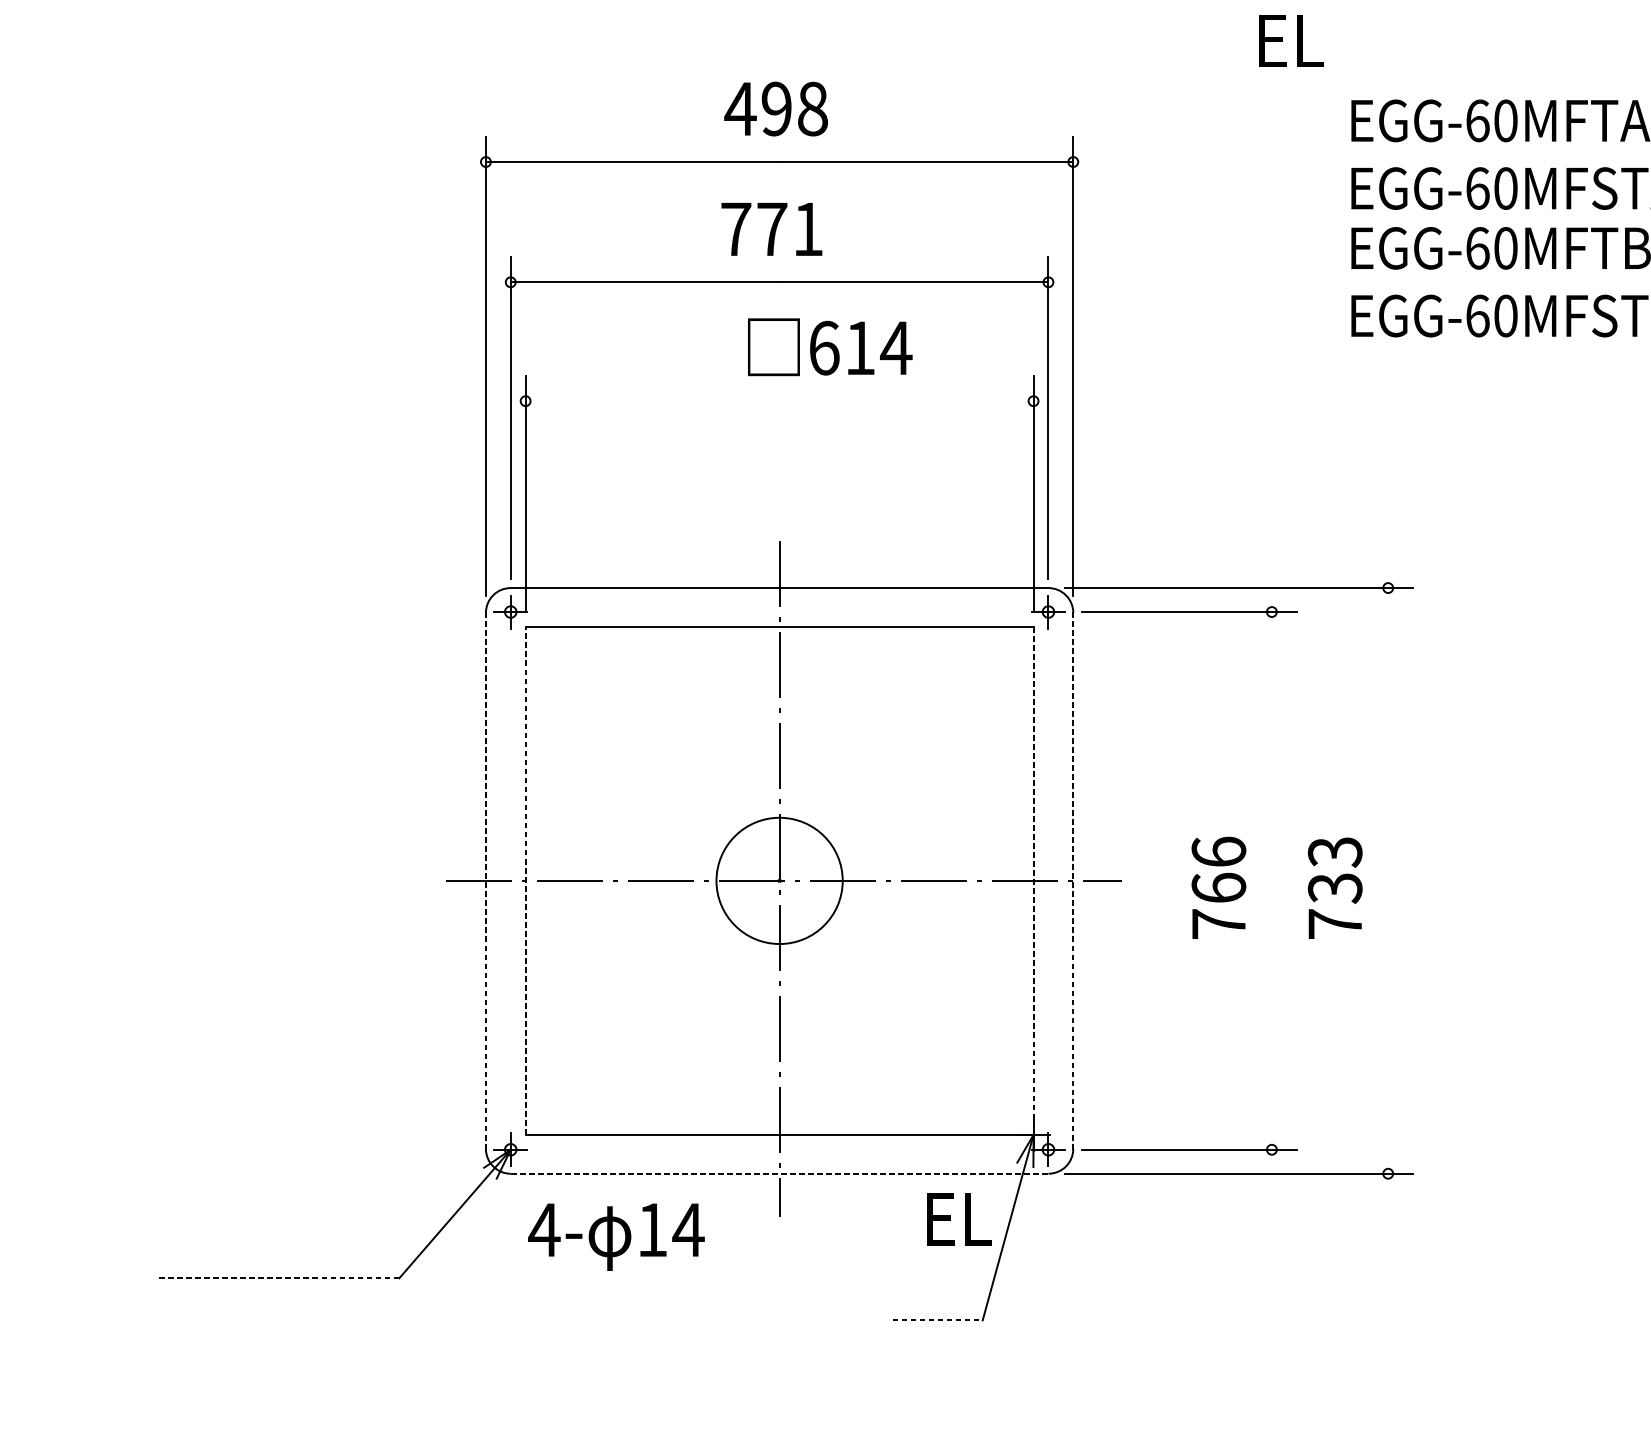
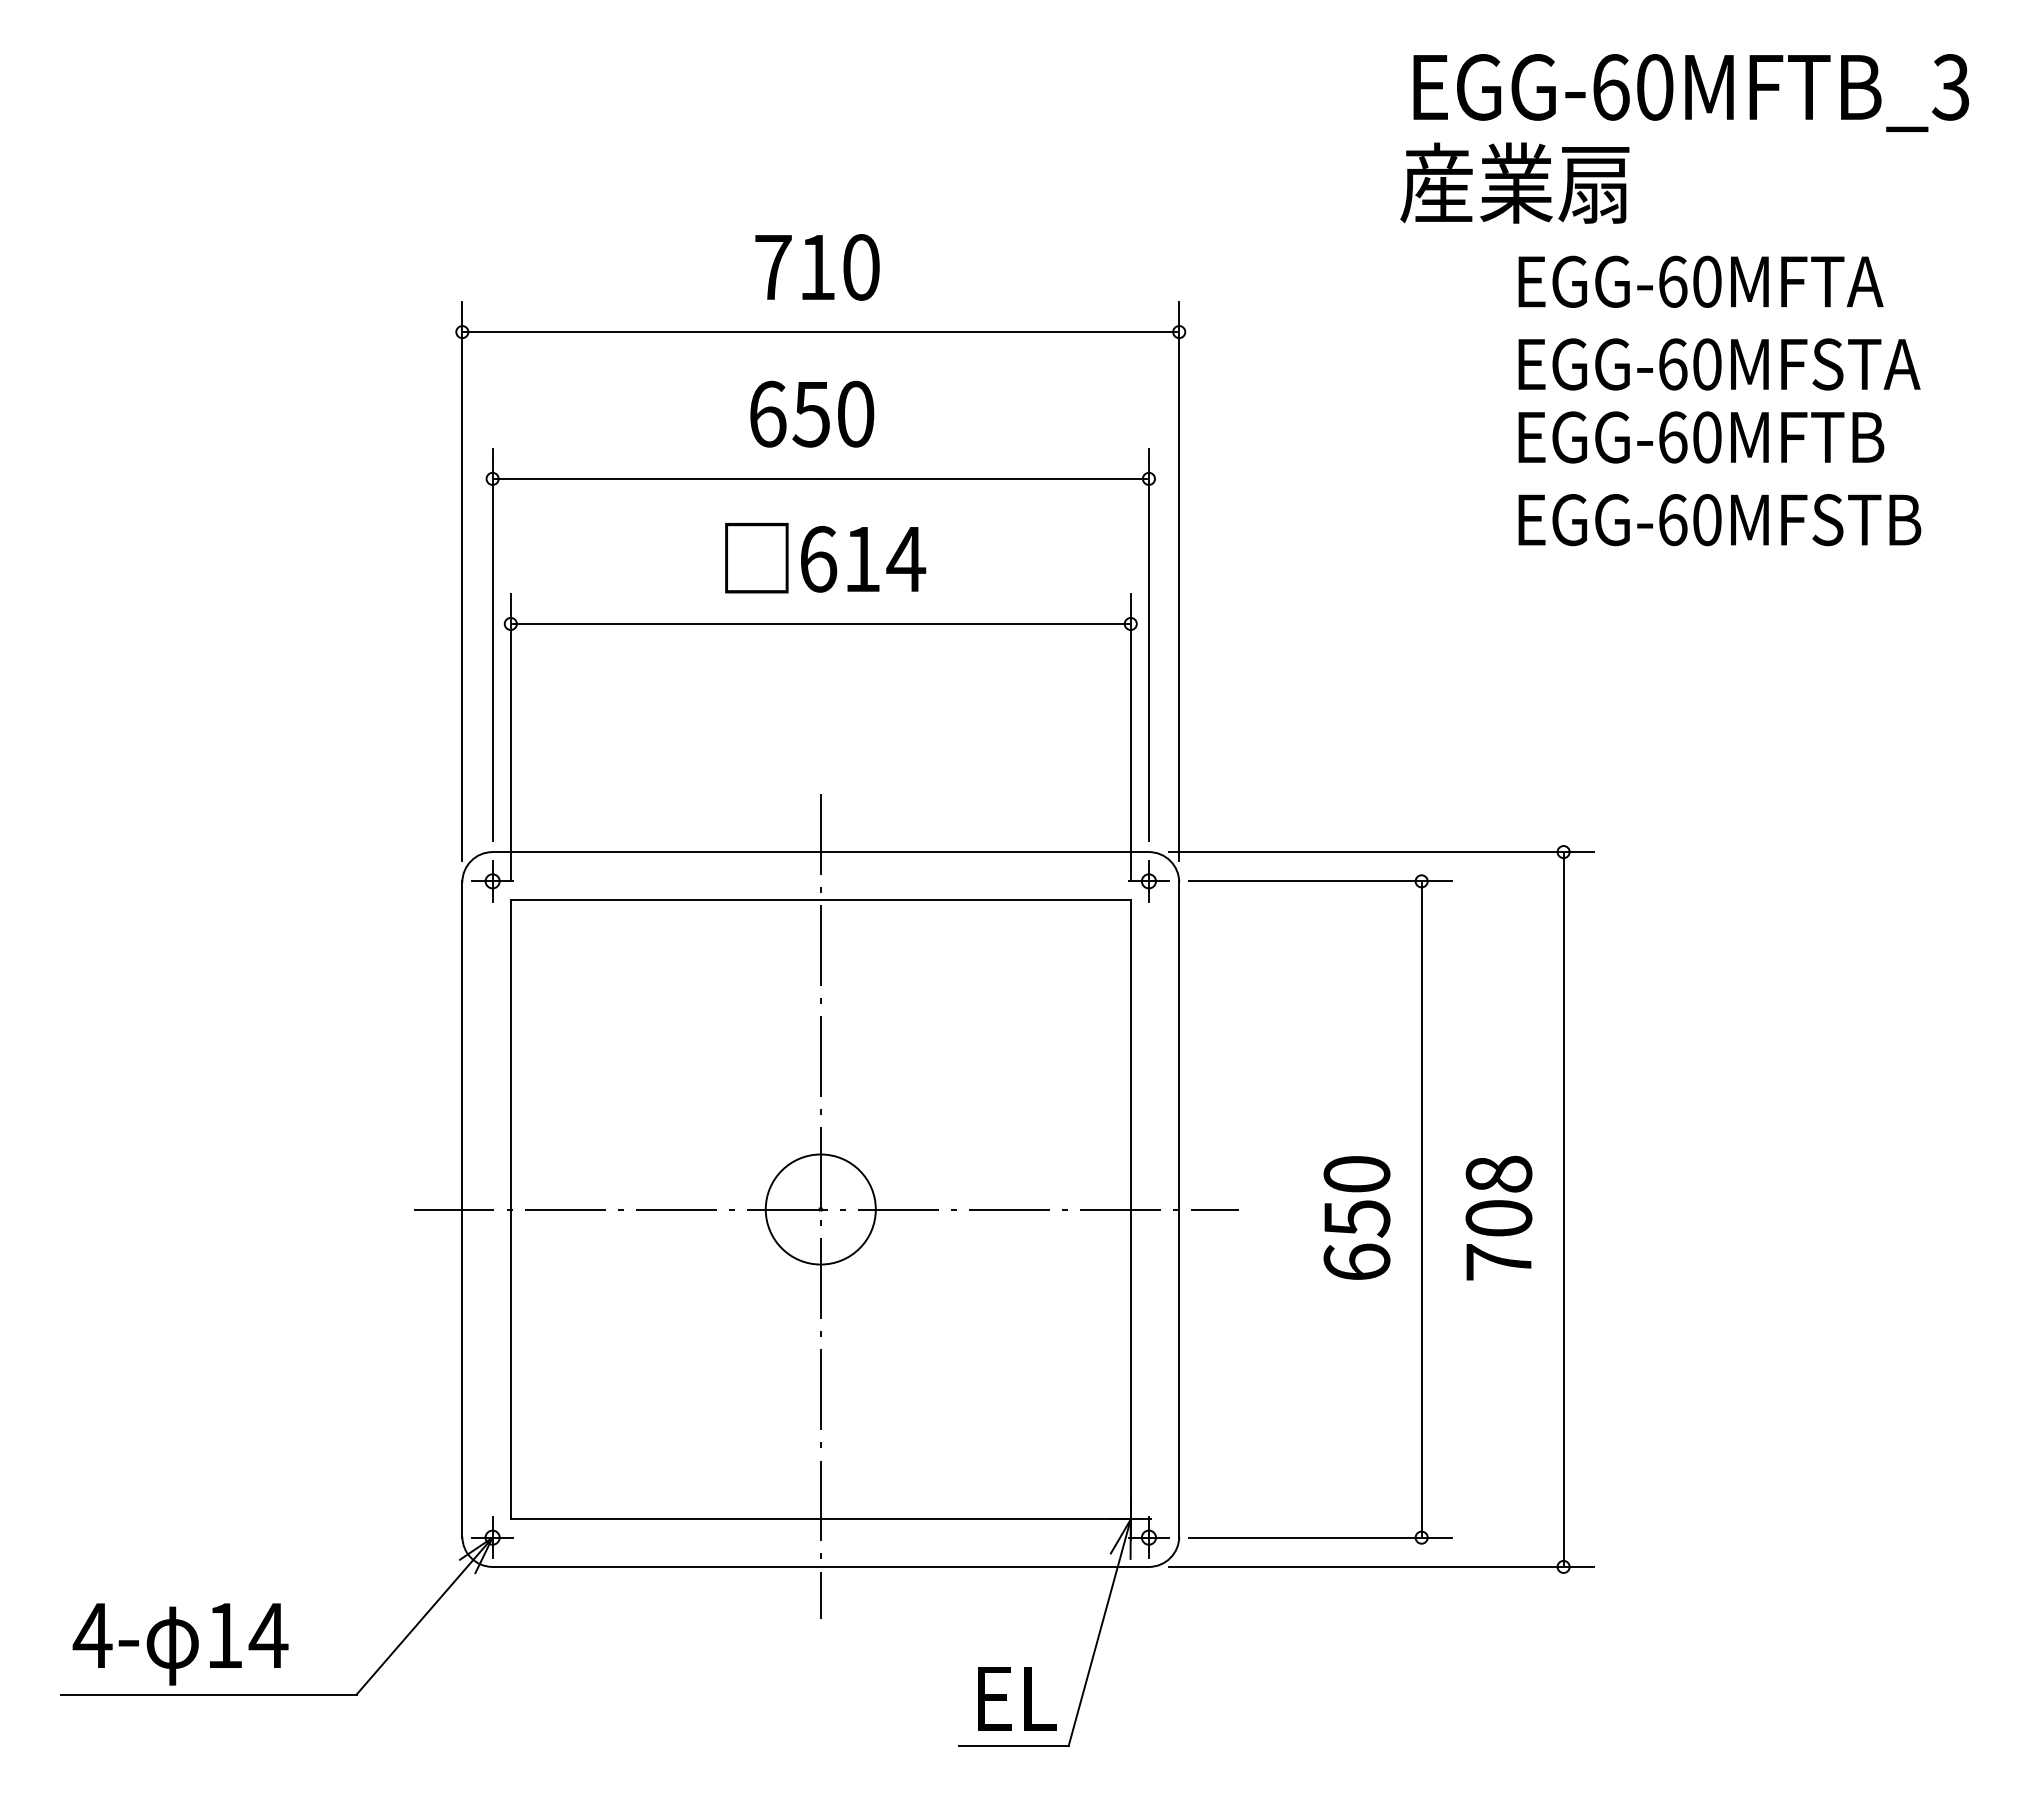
text: (1347, 39) -> (1514, 182), EL -> 産業扇
text: (776, 109) -> (816, 267), 498 -> 710
text: (771, 228) -> (811, 413), 771 -> 650
text: (830, 347) -> (825, 558), moved
line: (779, 400) -> (820, 623), added
text: (1334, 870) -> (1498, 1196), 733 -> 708
line: (525, 880) -> (510, 1209), dashed -> solid
circle: (779, 880) -> (820, 1209), size x0.71
line: (1033, 880) -> (1130, 1209), dashed -> solid
line: (1271, 880) -> (1421, 1209), added
line: (1388, 880) -> (1563, 1209), added
line: (486, 881) -> (462, 1210), dashed -> solid
line: (1073, 881) -> (1179, 1210), dashed -> solid
text: (1218, 887) -> (1356, 1217), 766 -> 650
line: (780, 1173) -> (821, 1566), dashed -> solid
text: (959, 1219) -> (1017, 1698), moved
text: (616, 1237) -> (180, 1644), moved
line: (277, 1278) -> (208, 1694), dashed -> solid
line: (938, 1320) -> (1014, 1745), dashed -> solid

